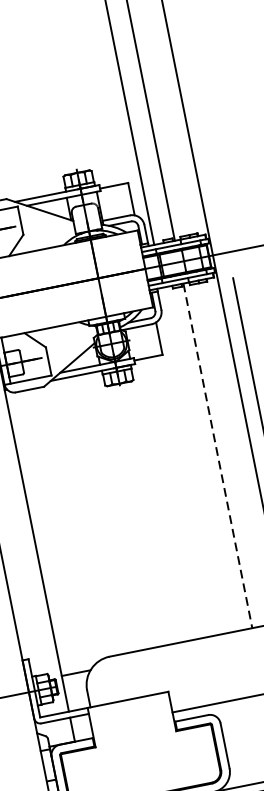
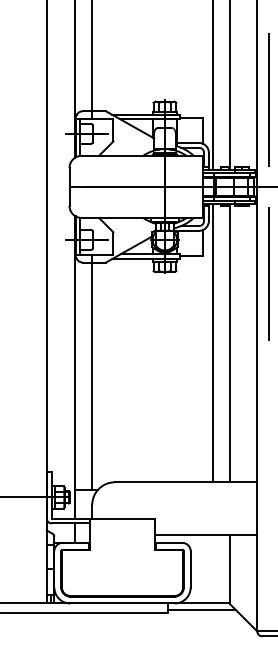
line: (206, 144) -> (269, 99), added
line: (218, 456) -> (230, 343), dashed -> solid
line: (197, 460) -> (213, 343), added
line: (54, 526) -> (92, 372), added

